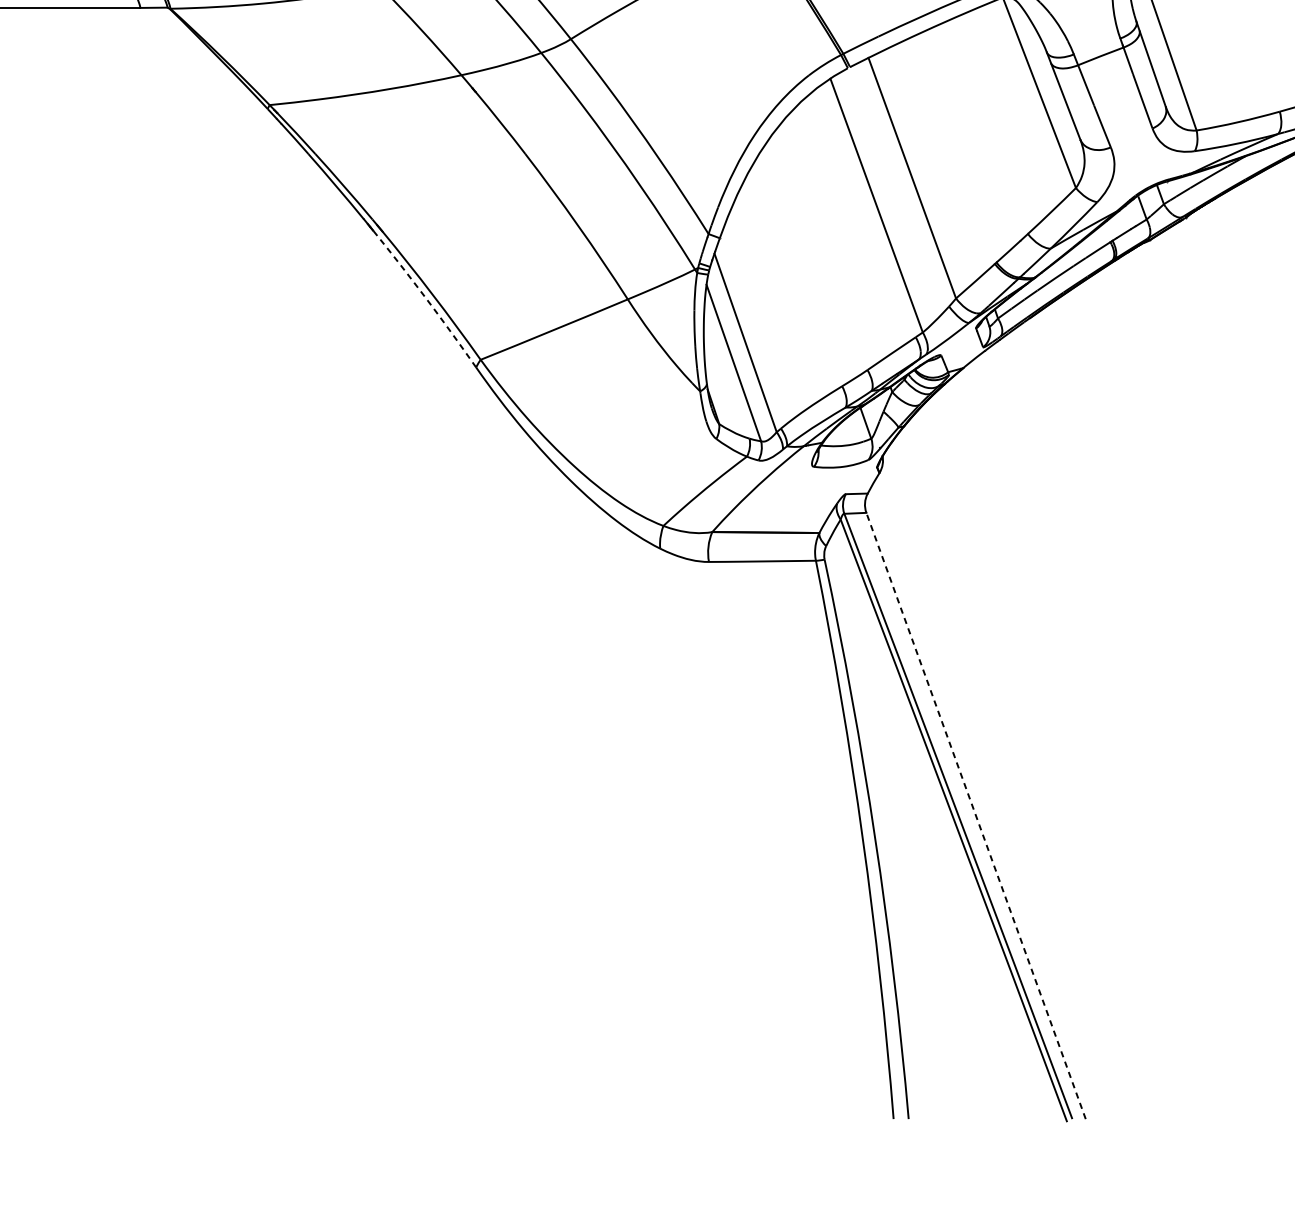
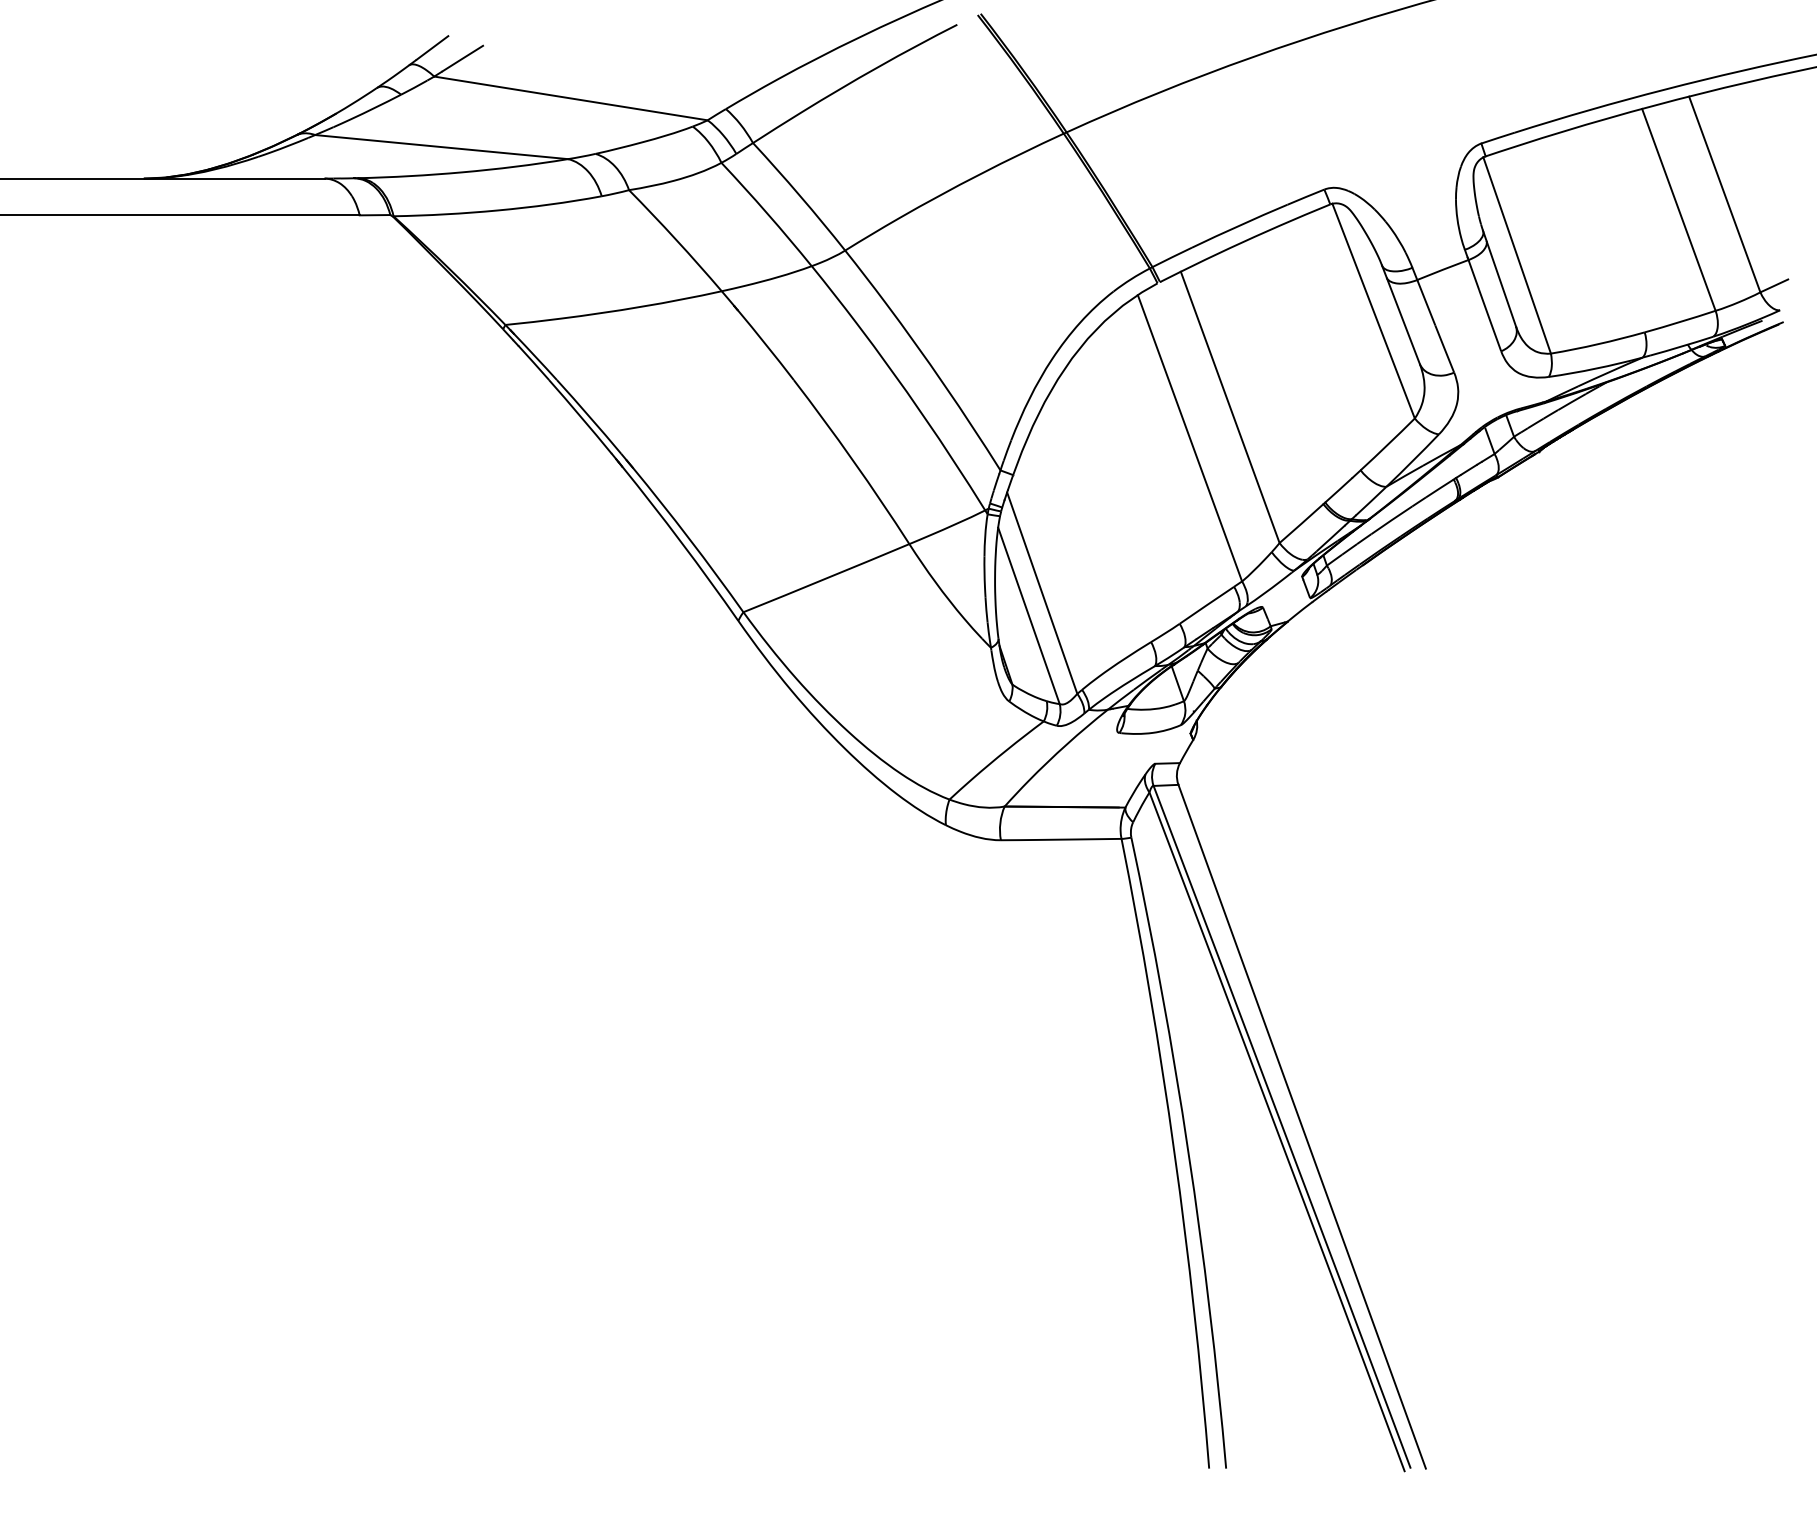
arc: (425, 297) -> (681, 542), dashed -> solid
line: (976, 815) -> (1302, 1126), dashed -> solid

